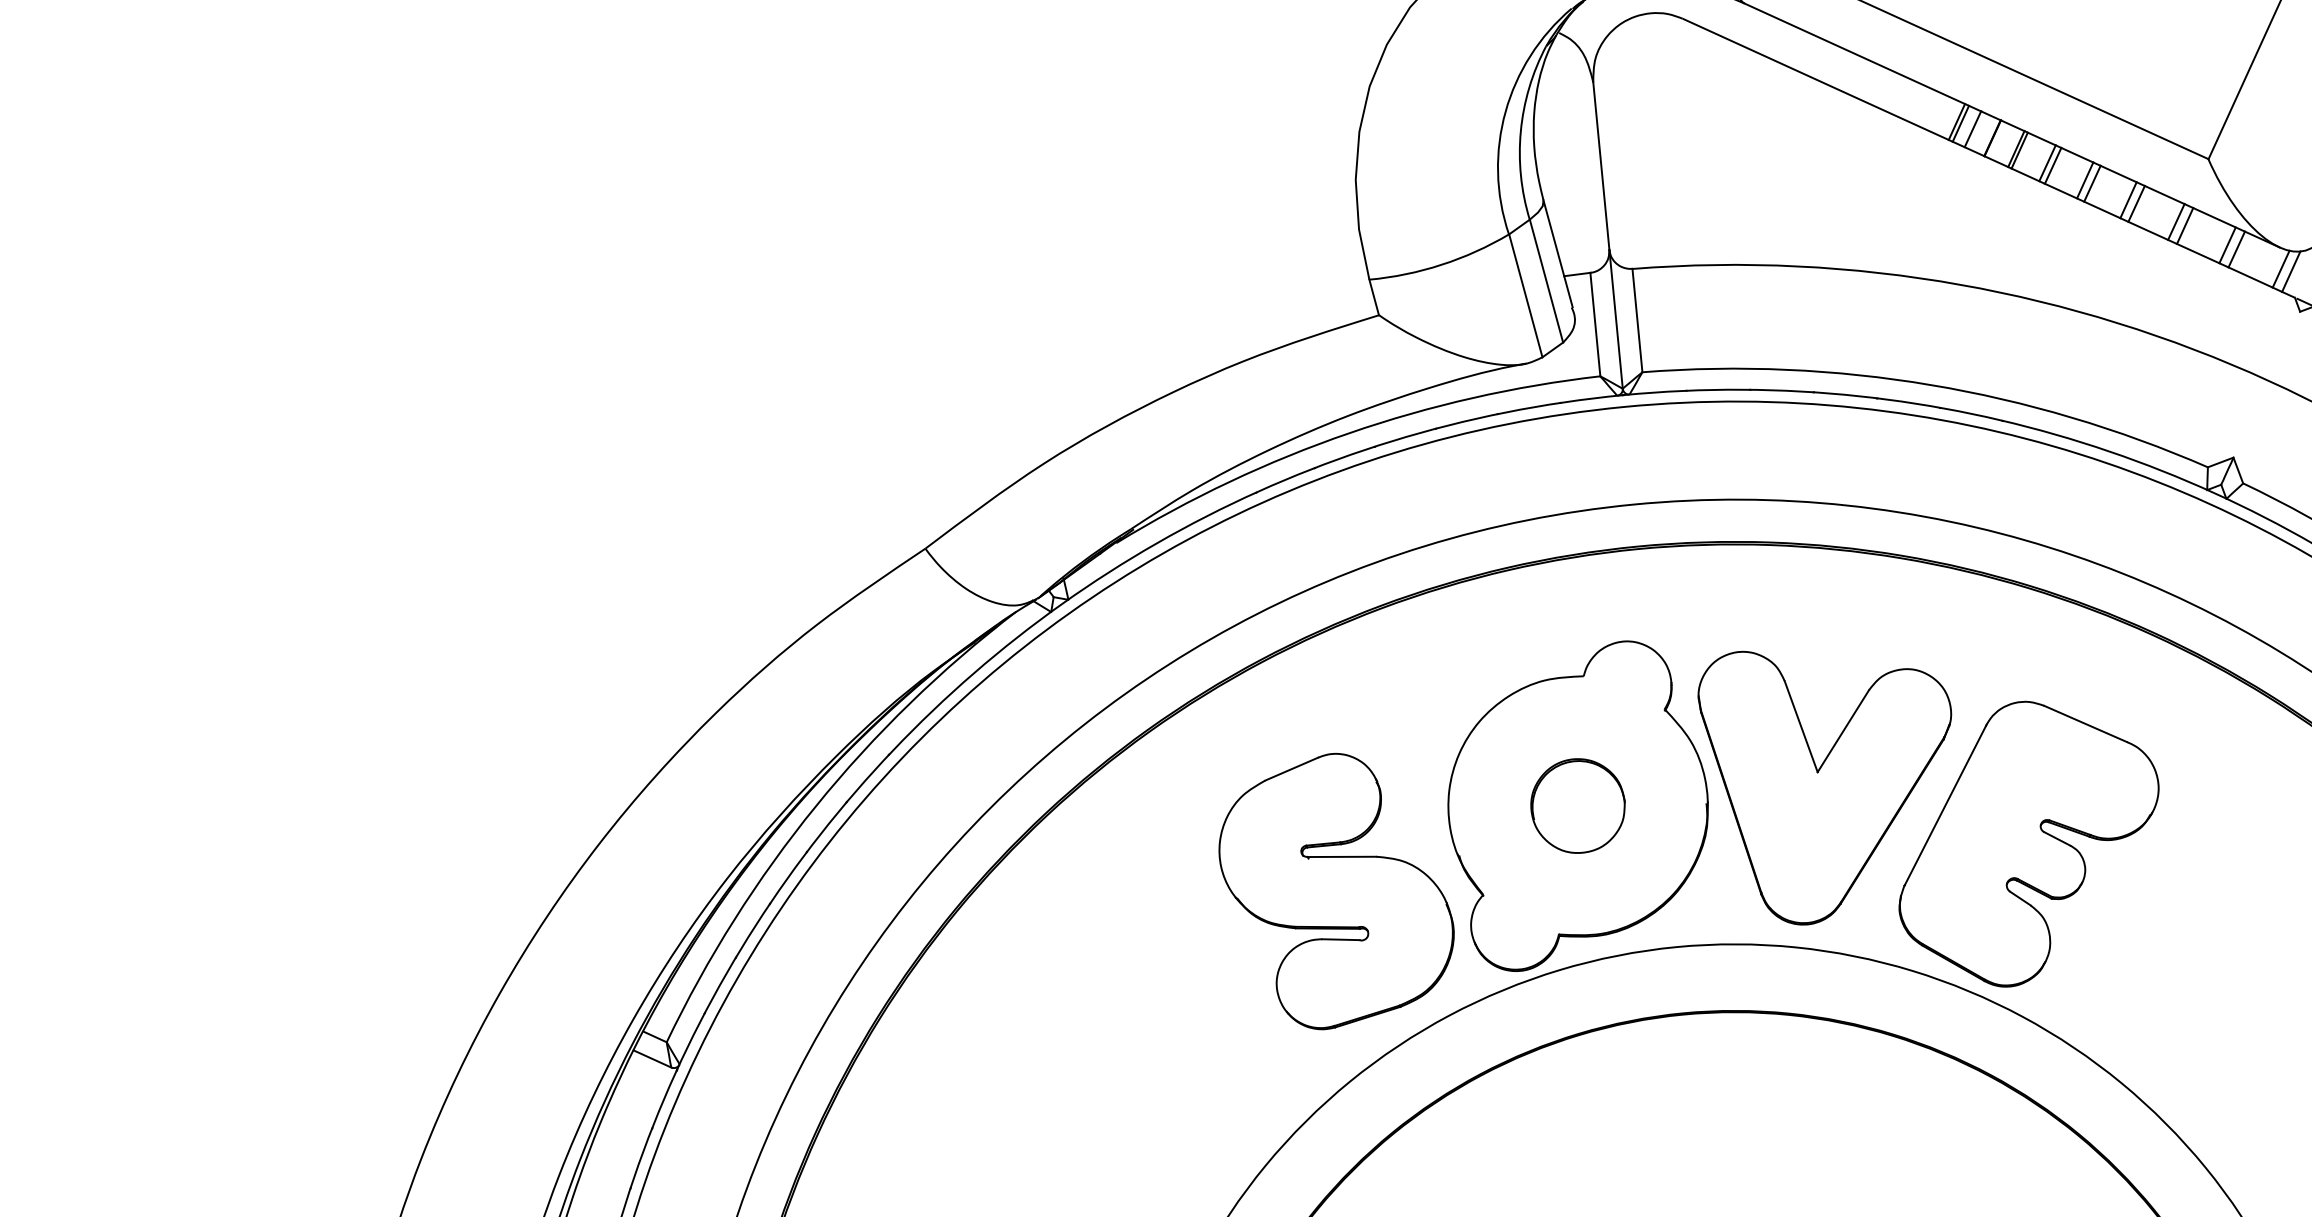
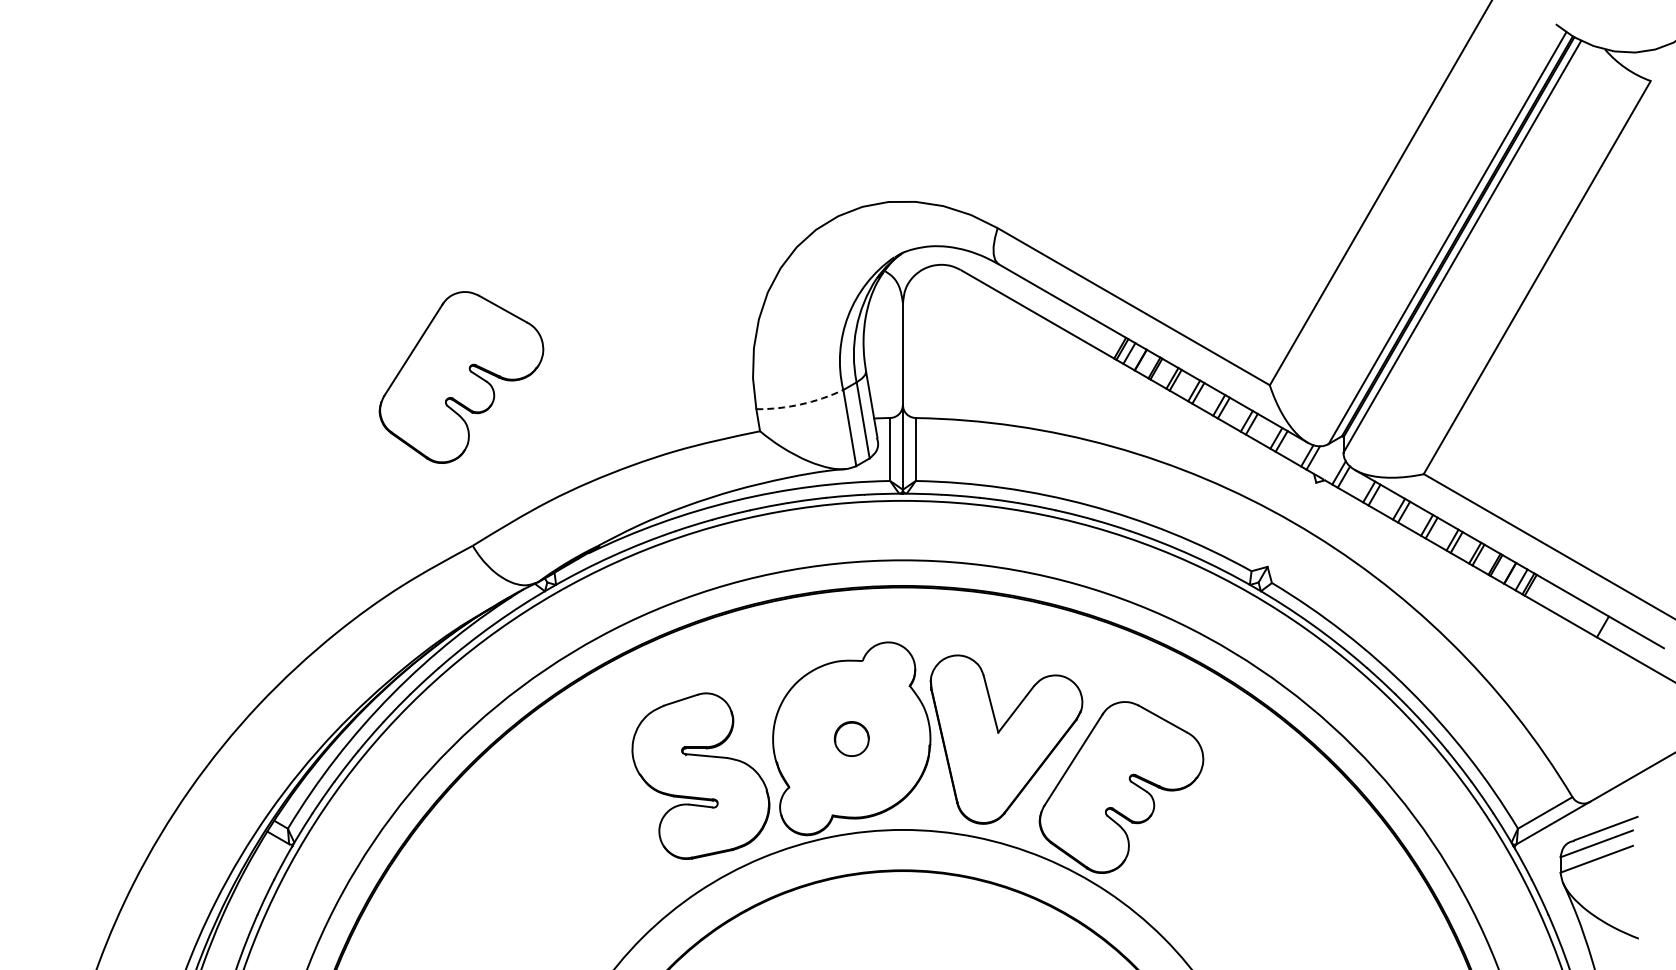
arc: (1441, 264) -> (800, 404), solid -> dashed
part: (880, 274) -> (461, 377), added
part: (1577, 805) -> (851, 738), size x0.6

